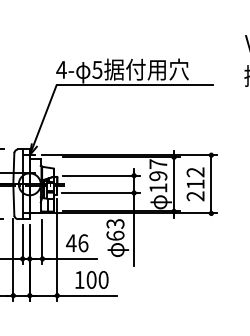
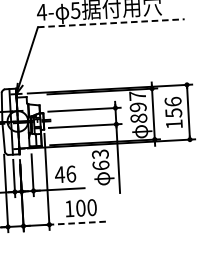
line: (135, 85) -> (112, 23), solid -> dashed
text: (195, 184) -> (173, 113), 212 -> 156
text: (158, 187) -> (138, 117), 197 -> 897
line: (86, 295) -> (76, 223), solid -> dashed

